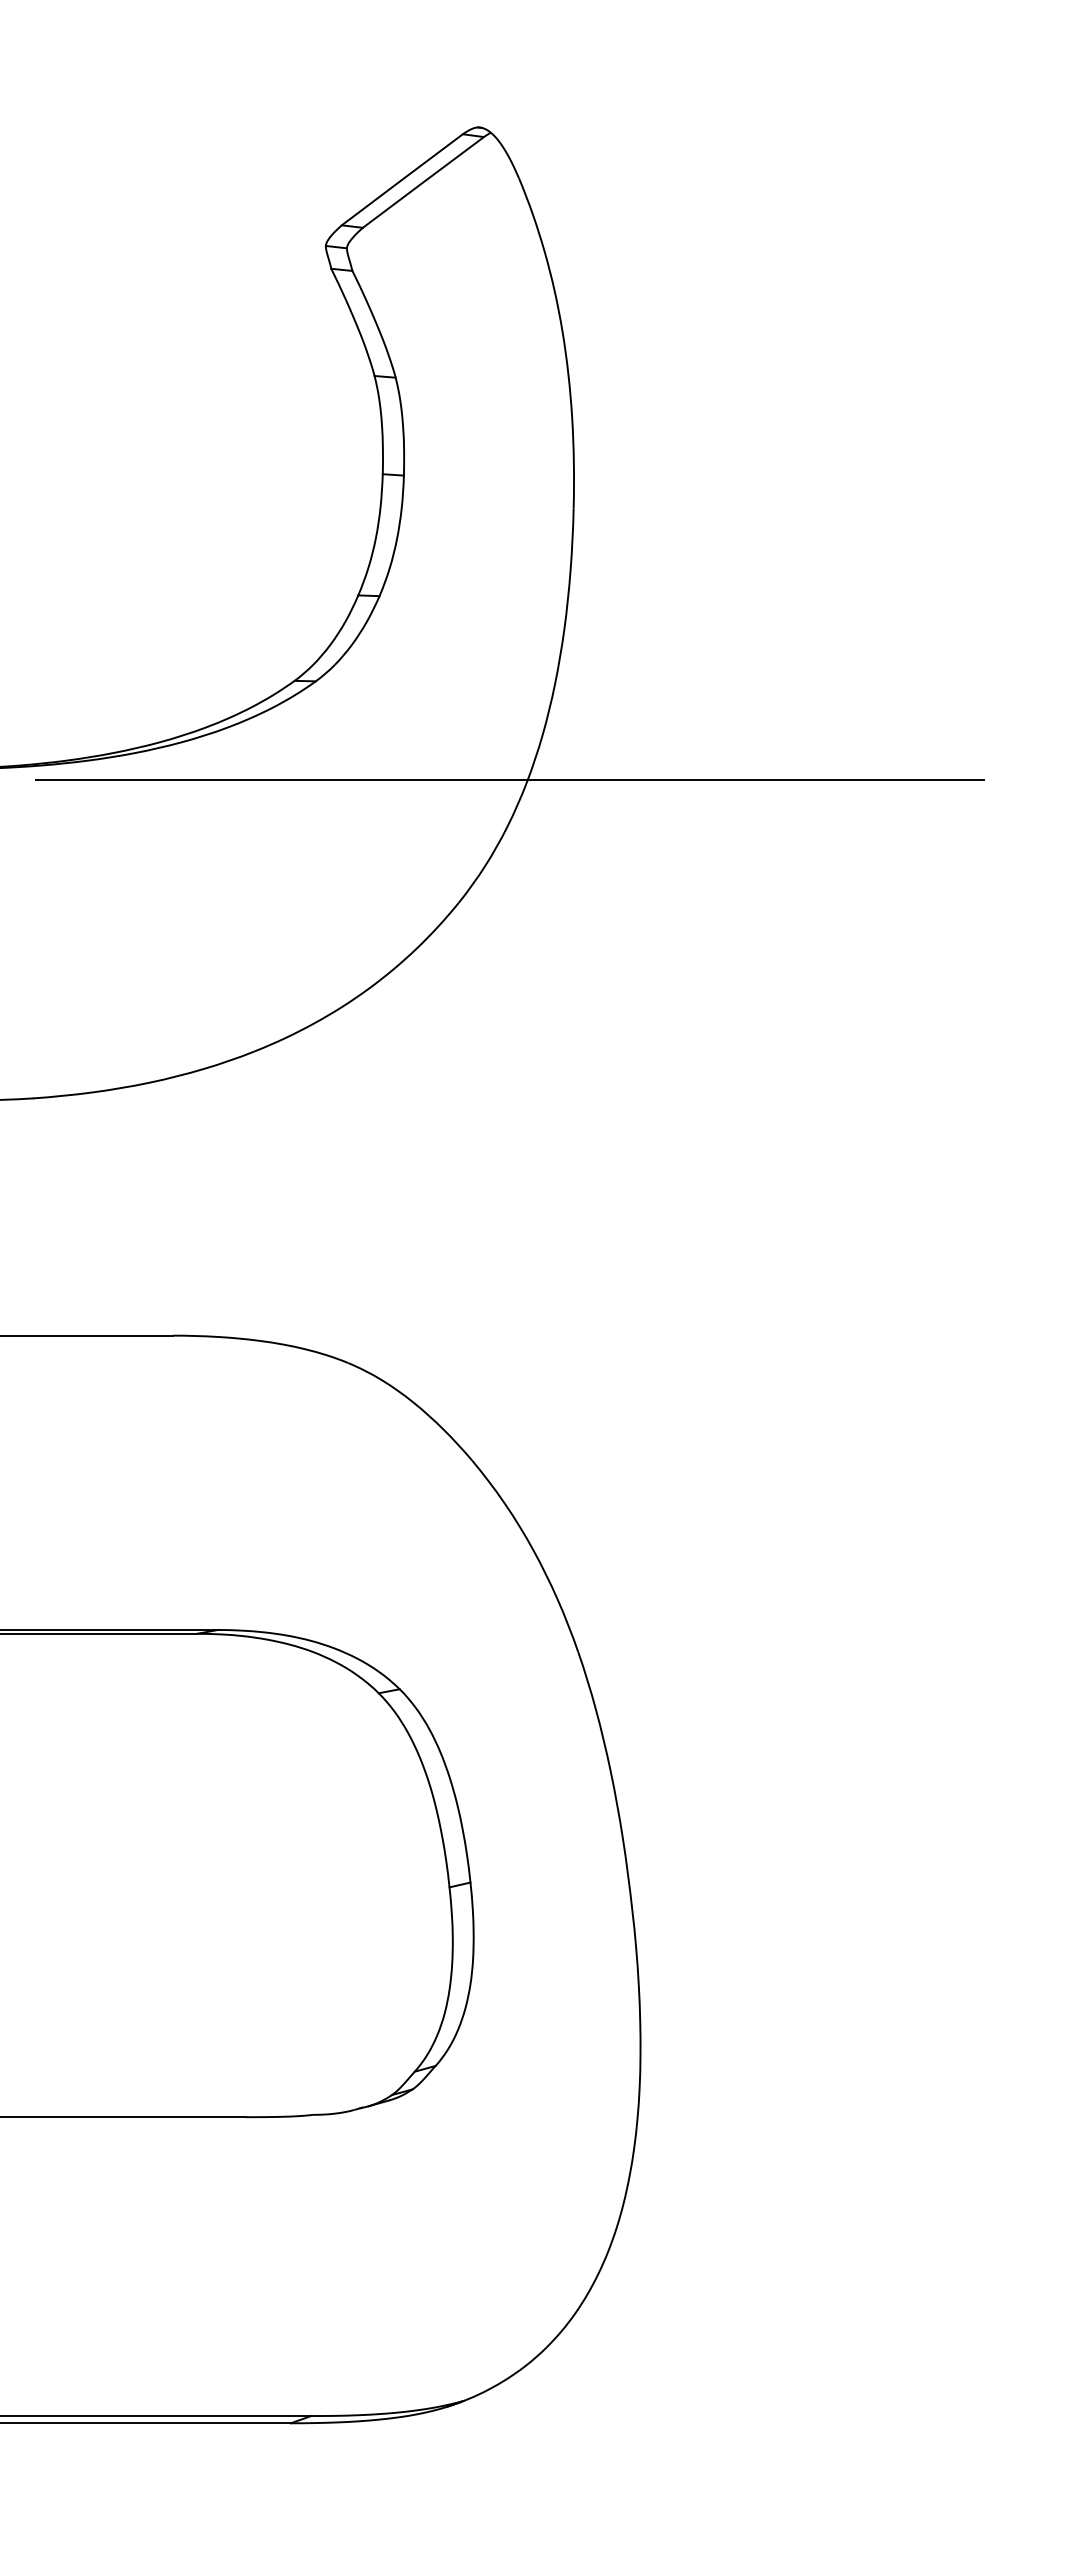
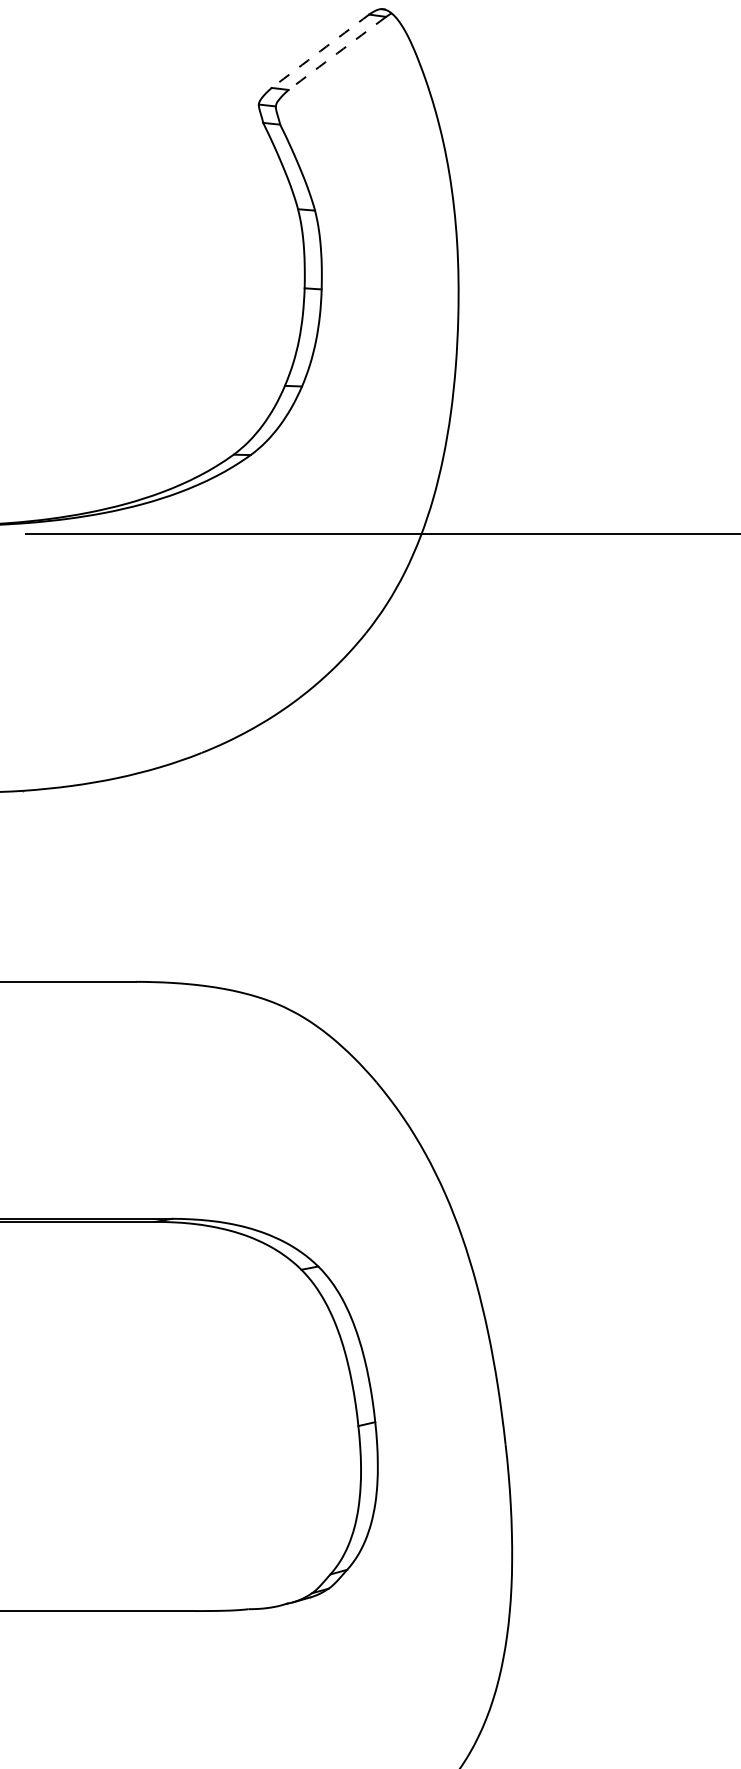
arc: (402, 179) -> (320, 51), solid -> dashed
arc: (423, 182) -> (337, 53), solid -> dashed

